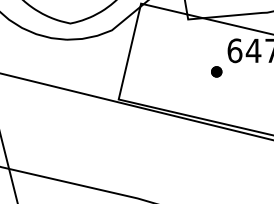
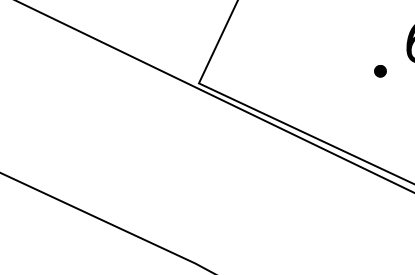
part: (216, 71) -> (380, 70), size x0.62

